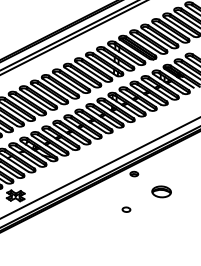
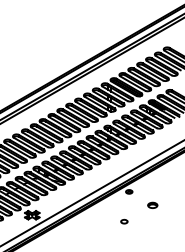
part: (161, 192) -> (152, 205), size x0.6

